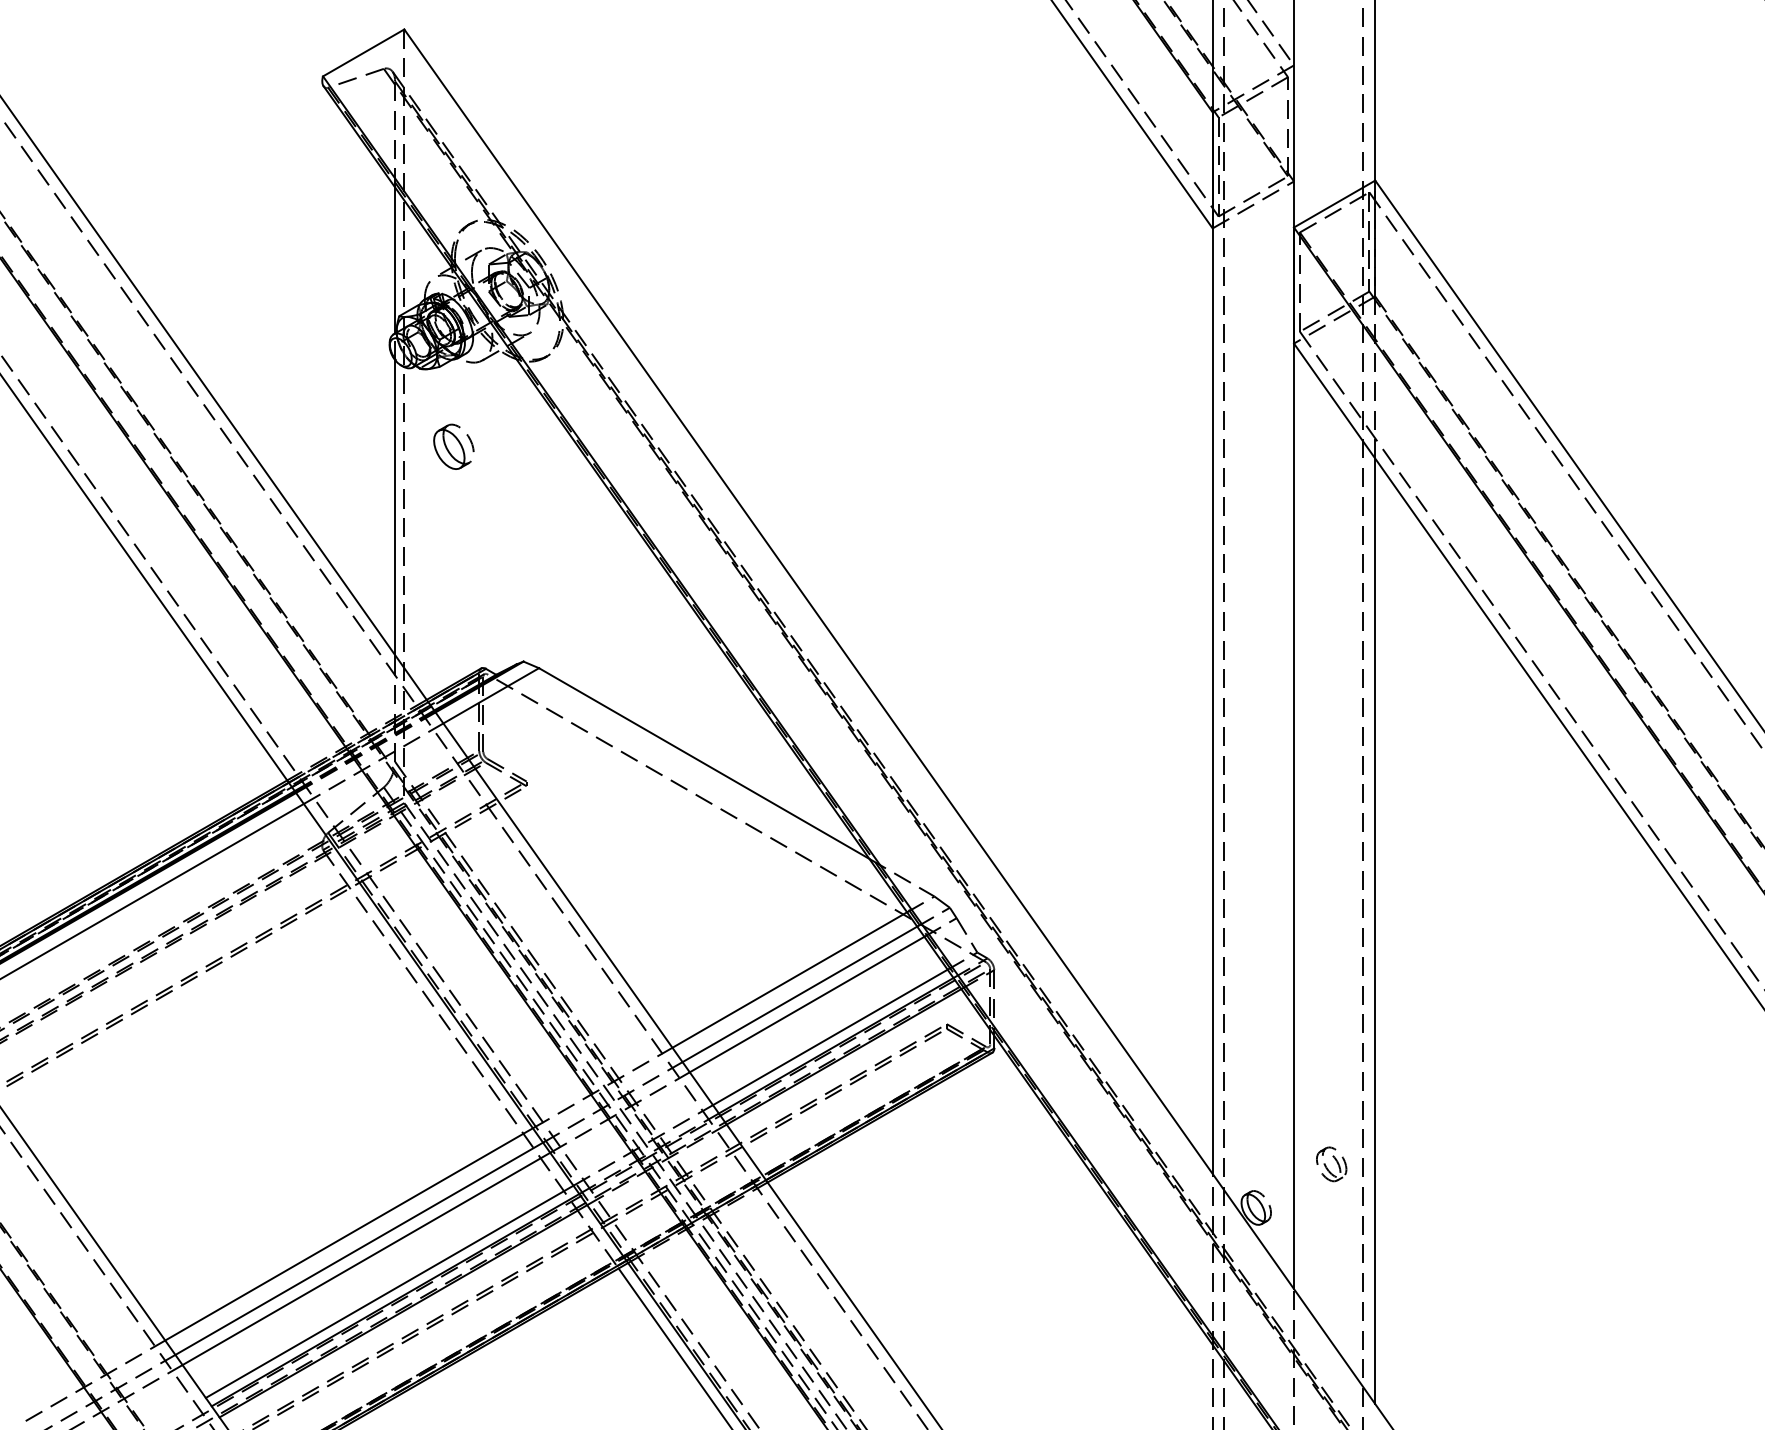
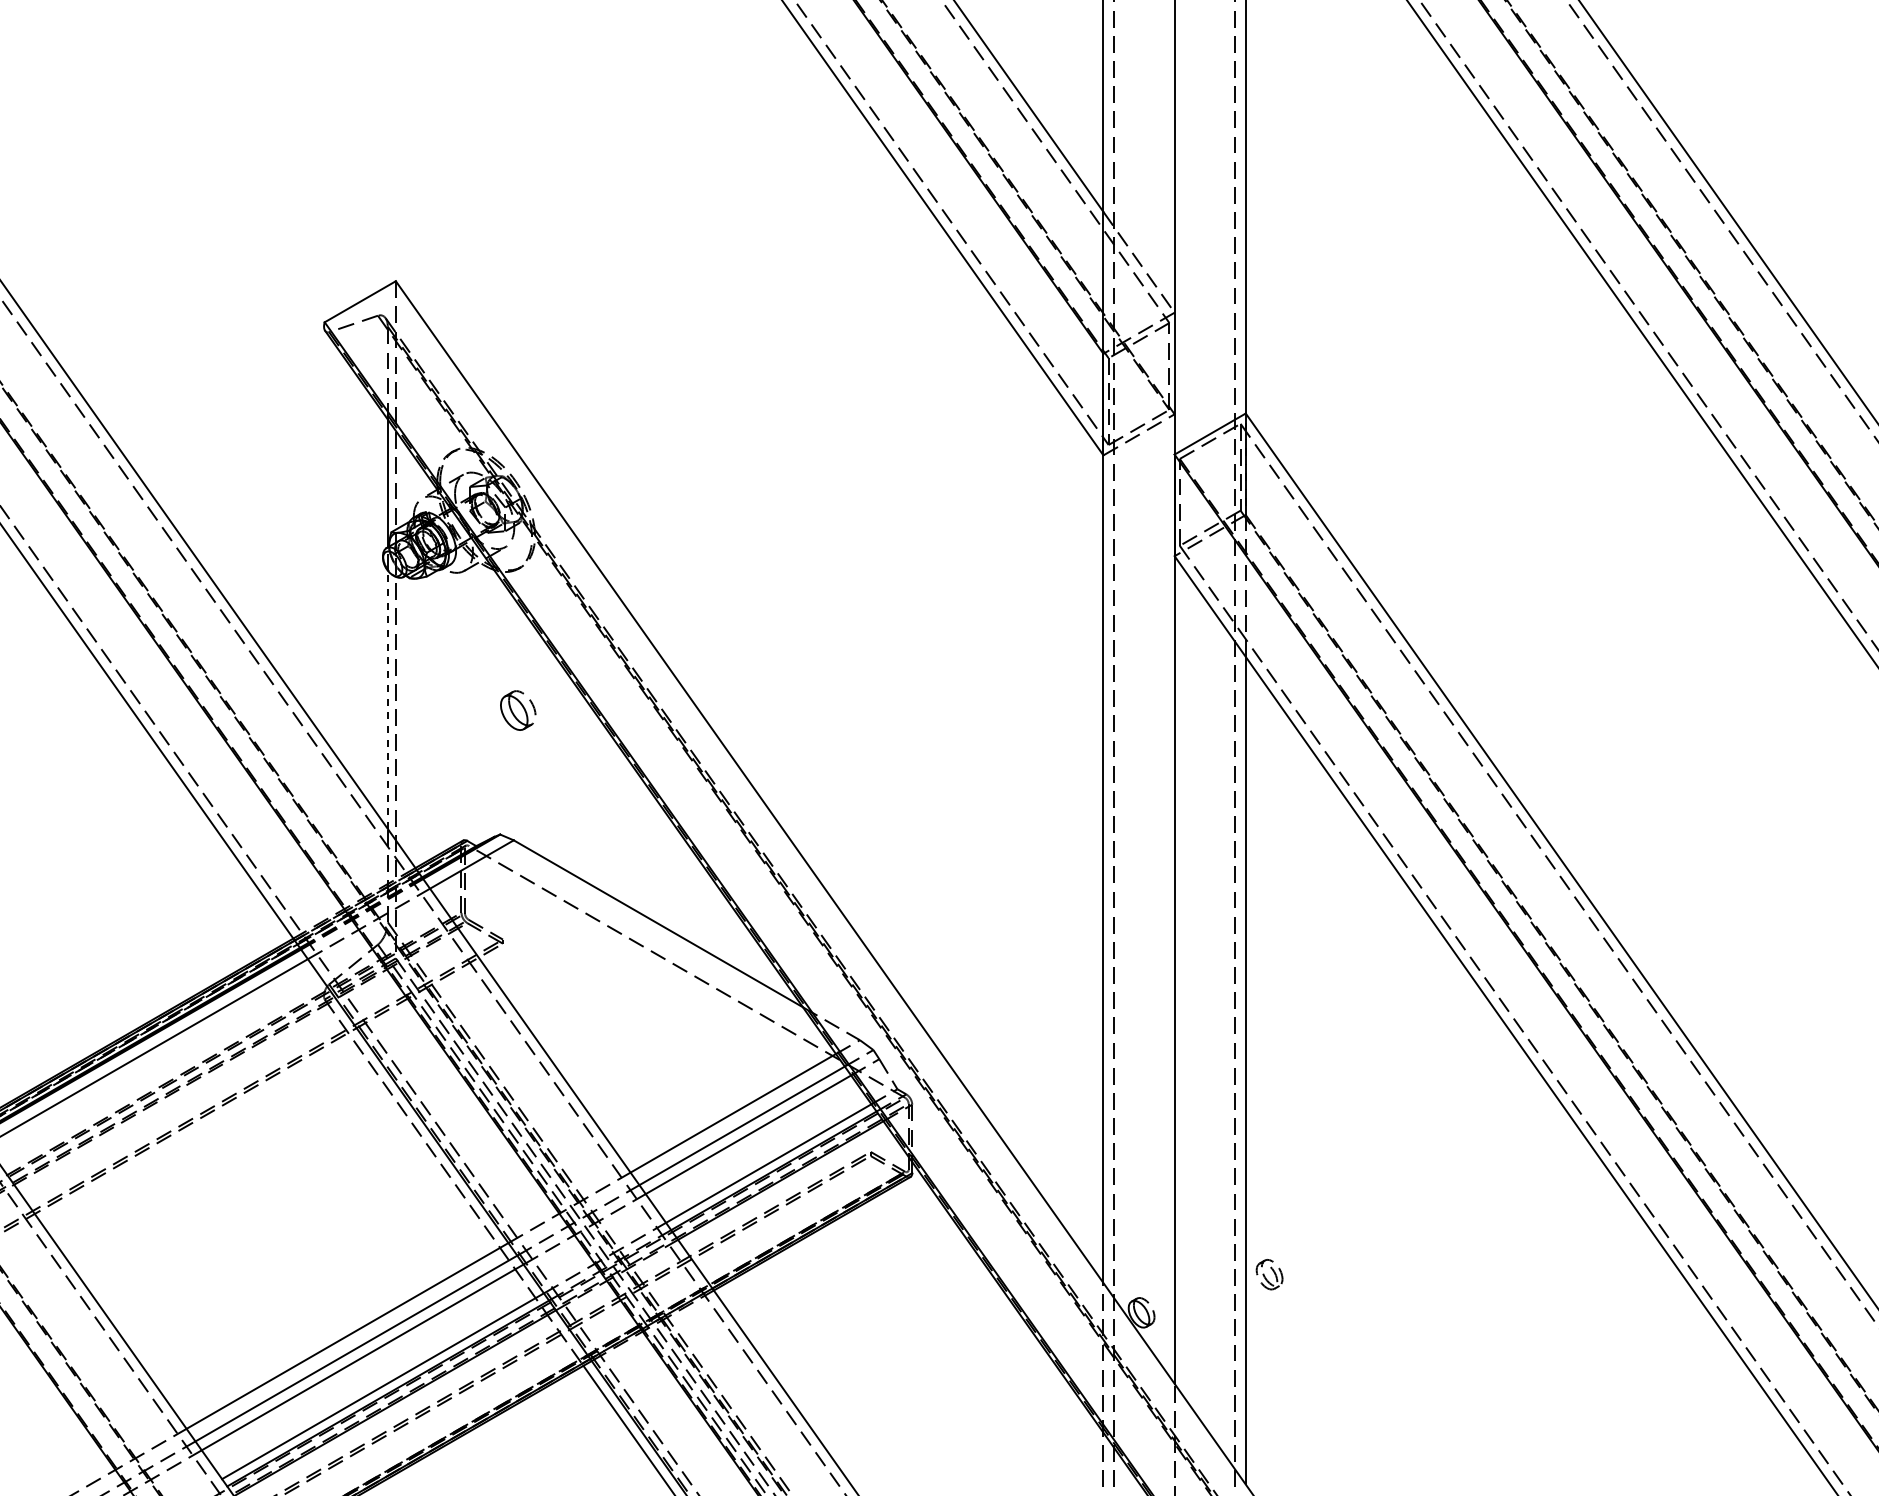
part: (454, 446) -> (518, 710), moved
line: (394, 507) -> (387, 699), solid -> dashed
part: (1331, 1164) -> (1269, 1274), moved

